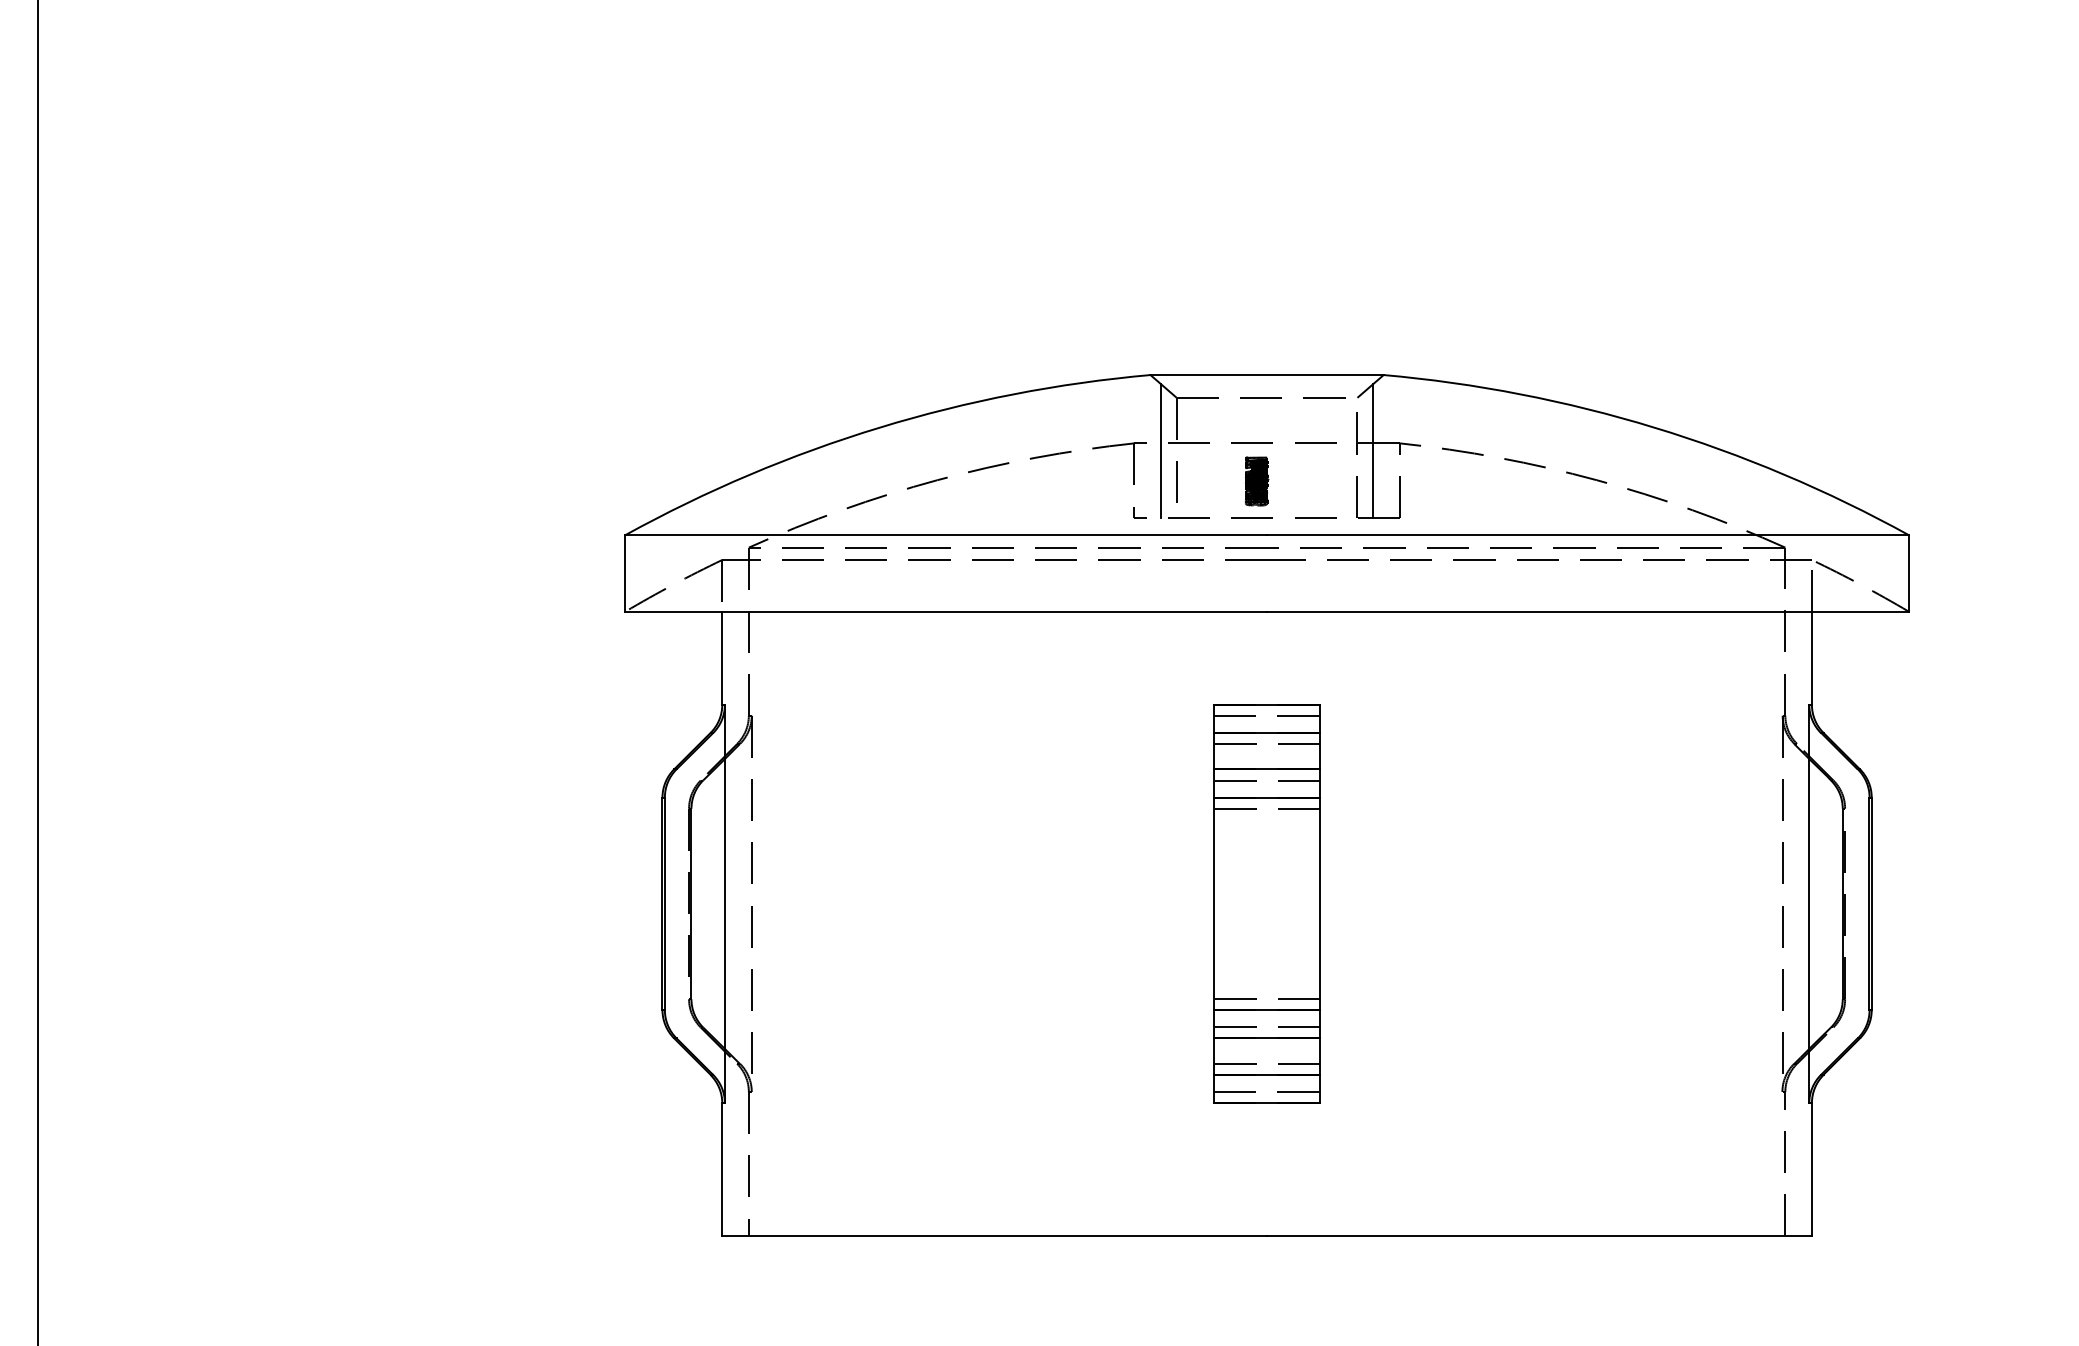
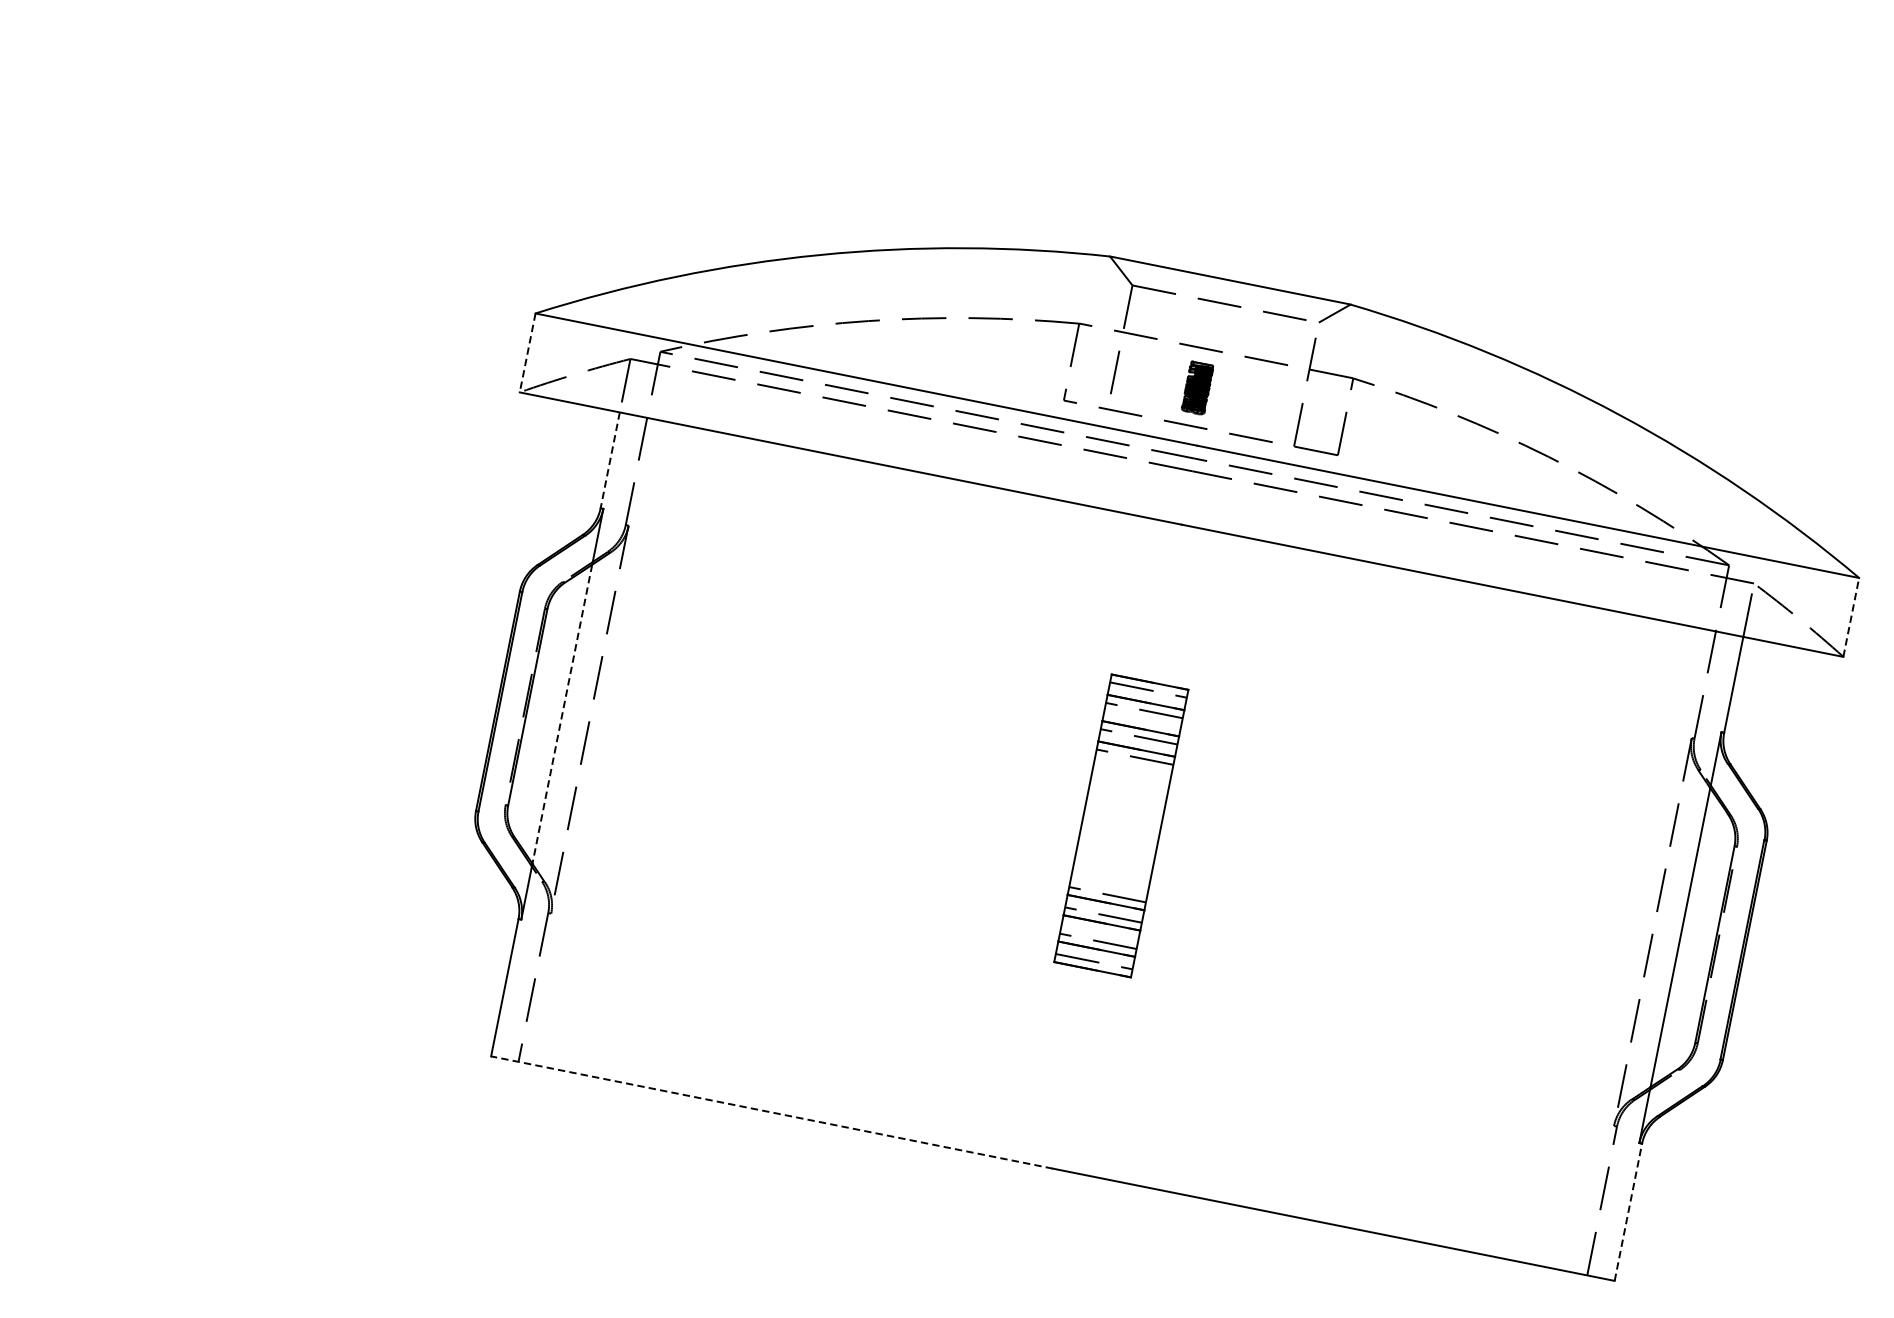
line: (1160, 450) -> (1104, 336), removed
line: (1373, 450) -> (1324, 380), removed
line: (1908, 573) -> (1850, 617), solid -> dashed
line: (625, 574) -> (527, 354), solid -> dashed
line: (722, 658) -> (610, 460), solid -> dashed
line: (724, 903) -> (561, 713), solid -> dashed
part: (1266, 903) -> (1120, 825), size x0.7
line: (1811, 1169) -> (1628, 1211), solid -> dashed
line: (994, 1236) -> (771, 1112), solid -> dashed

